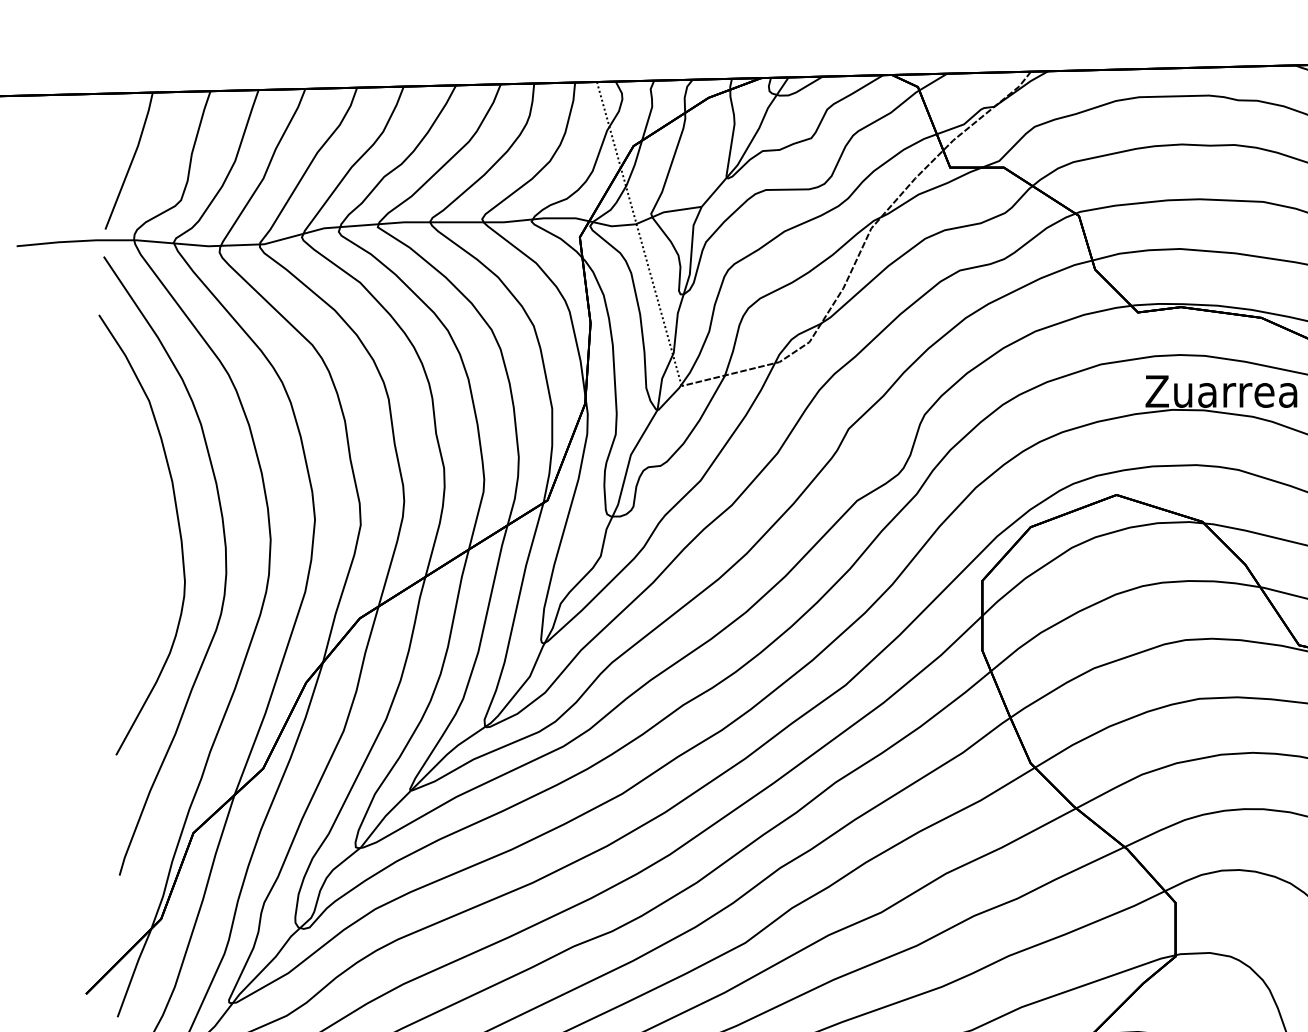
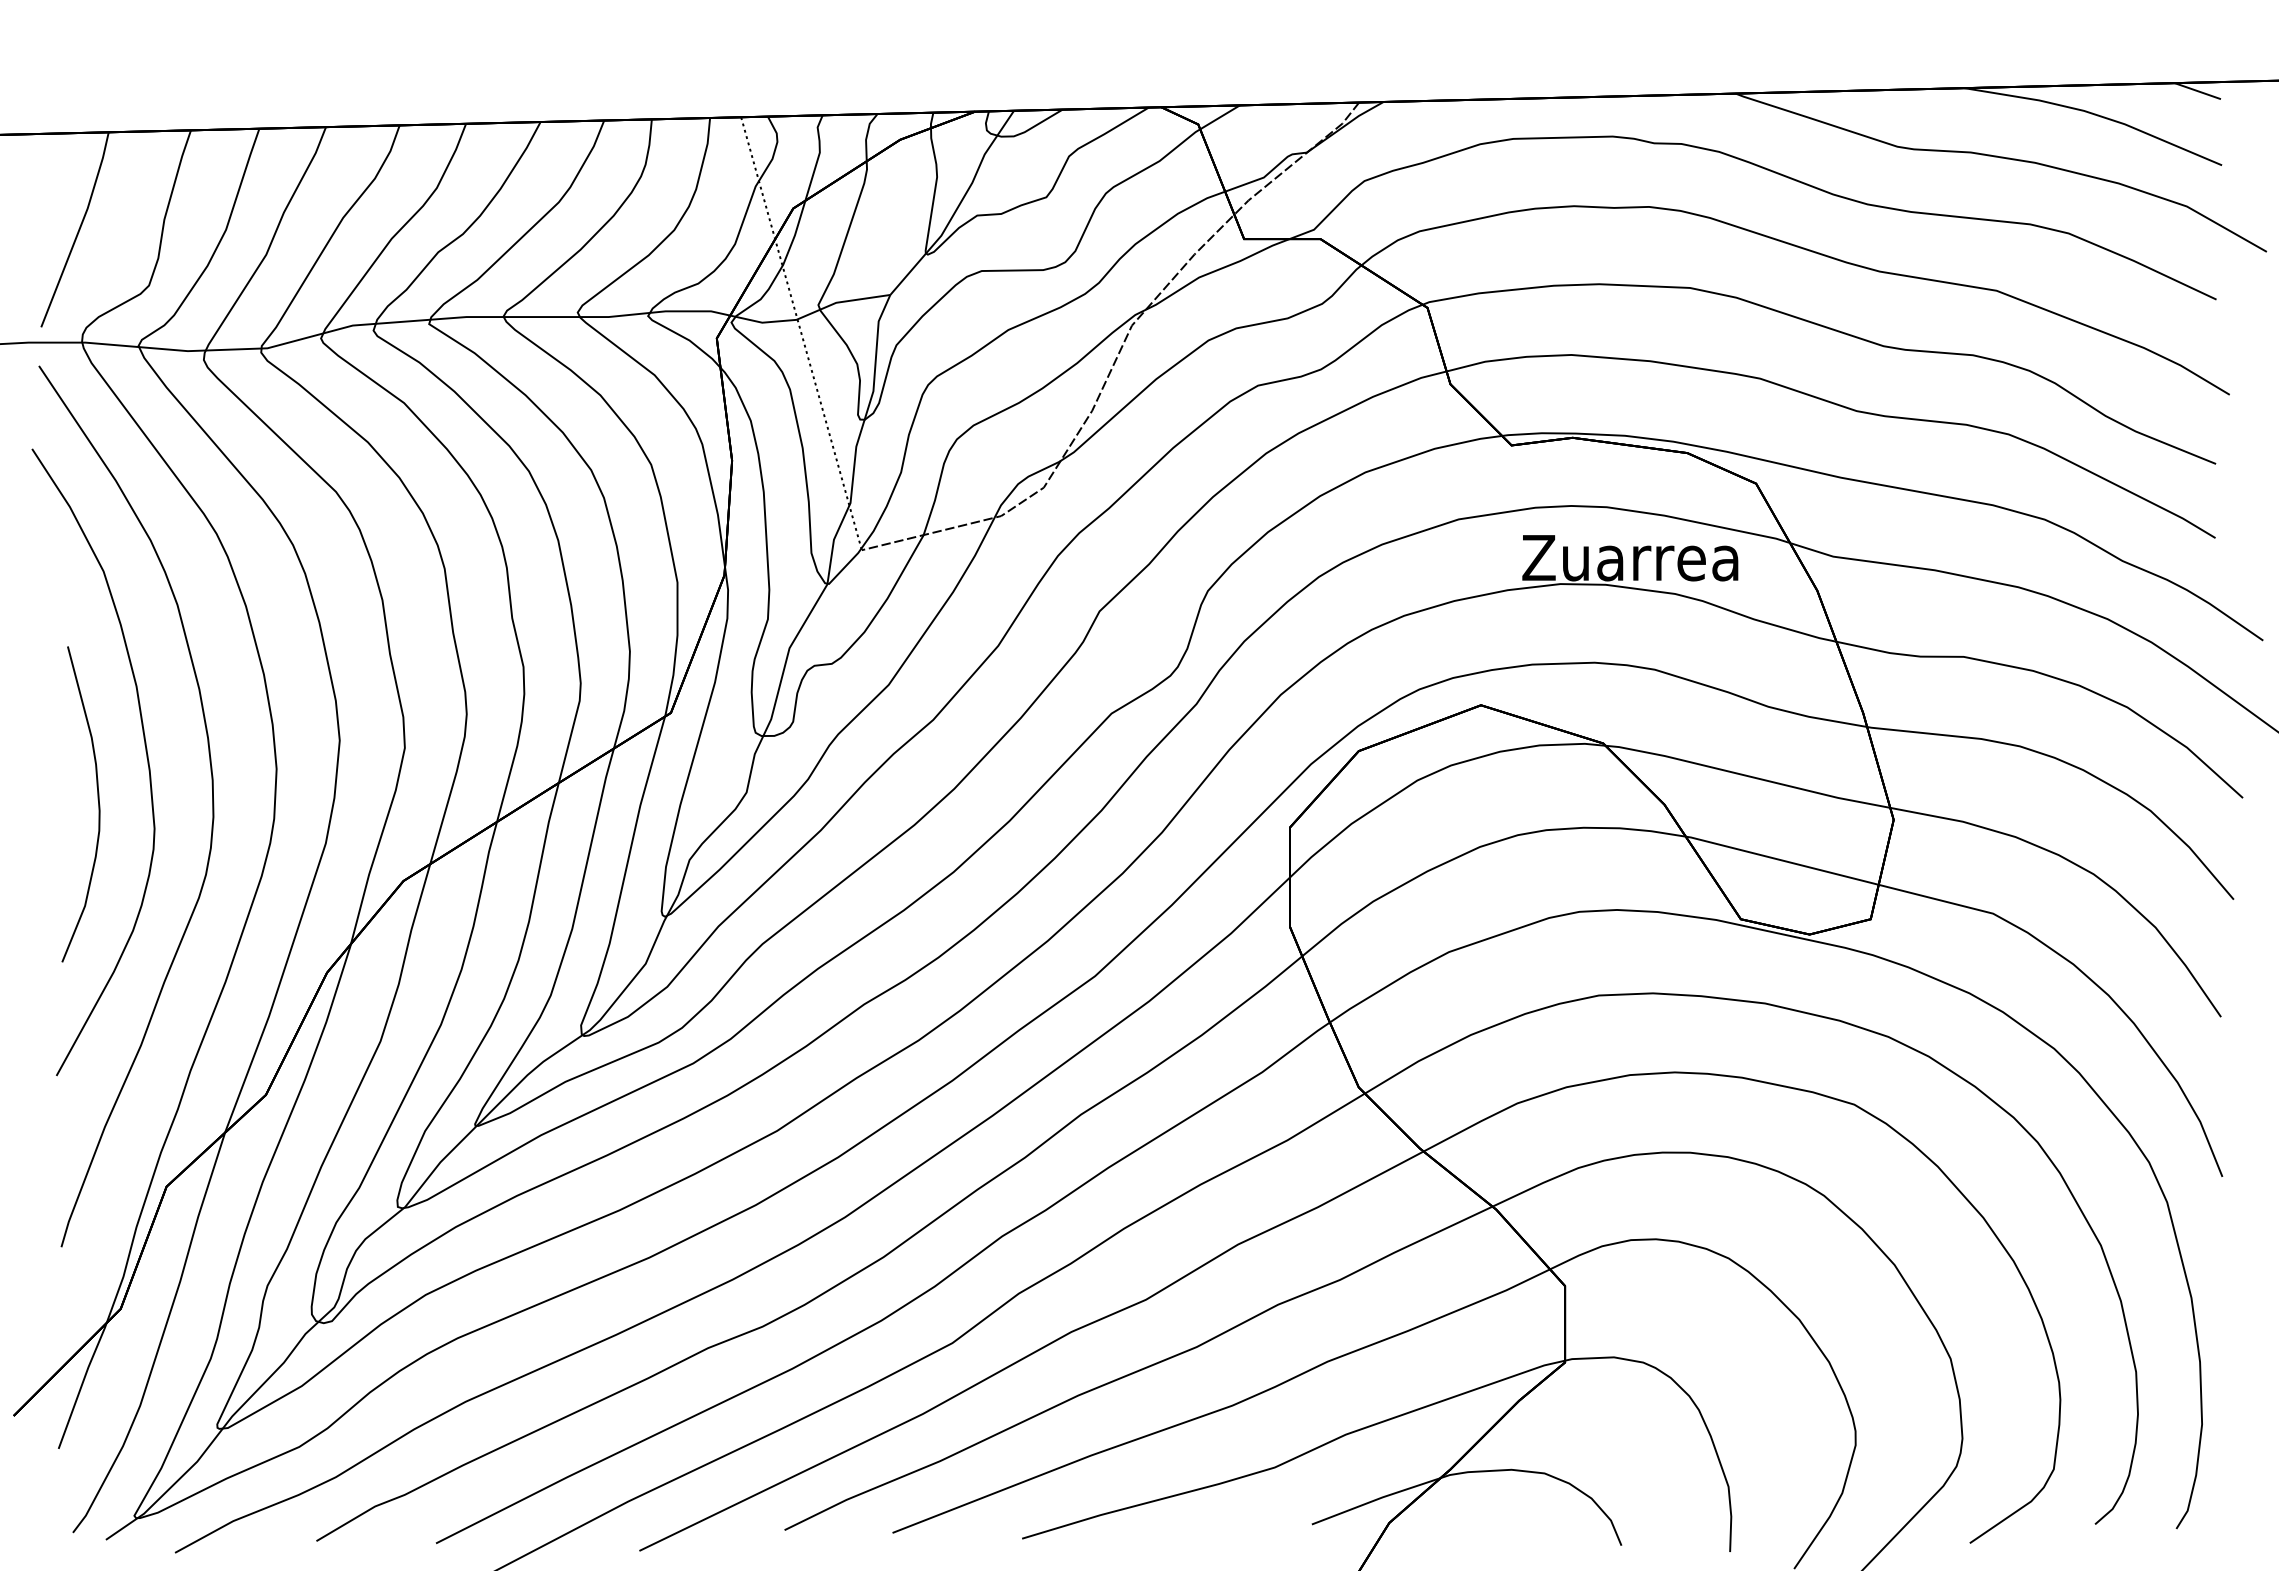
curve: (144, 561) -> (97, 799), added

